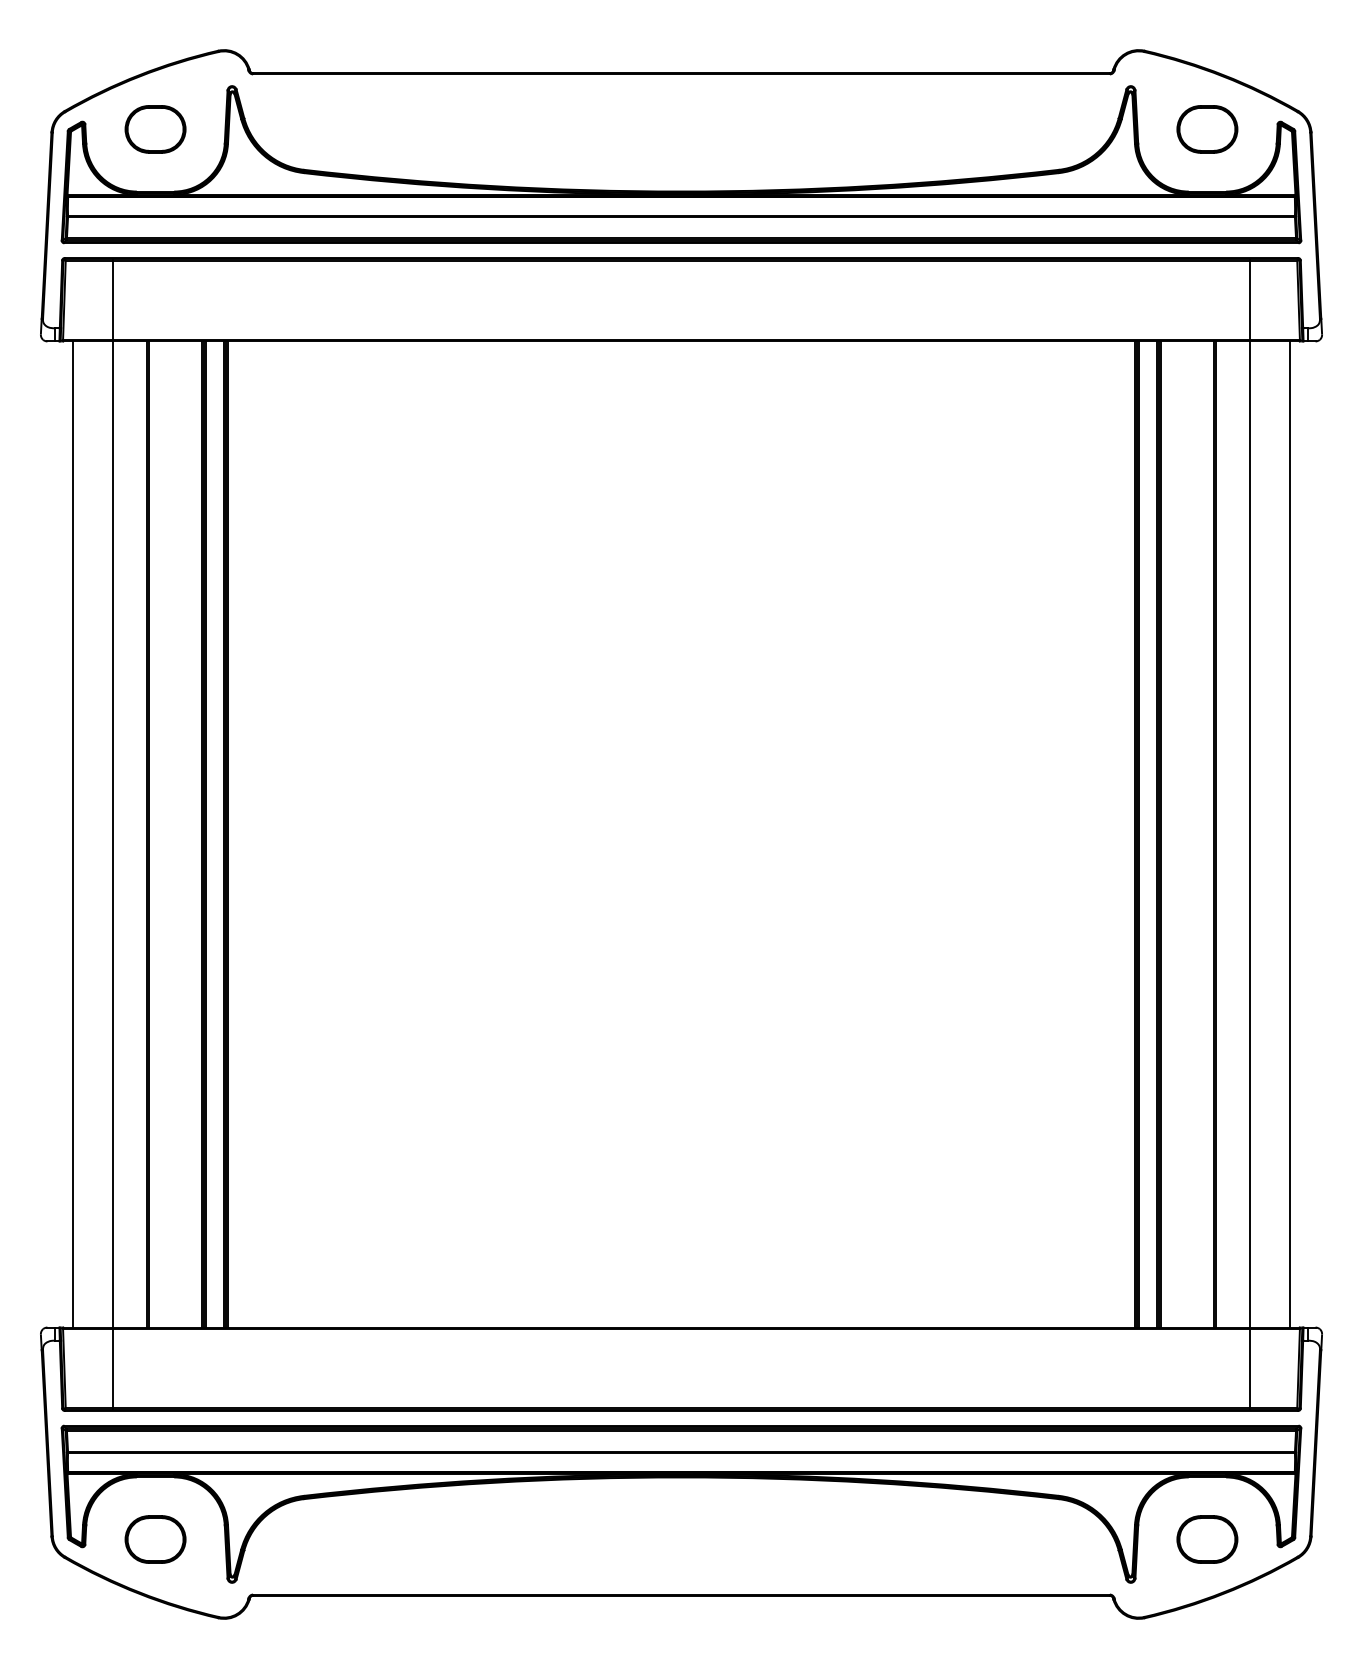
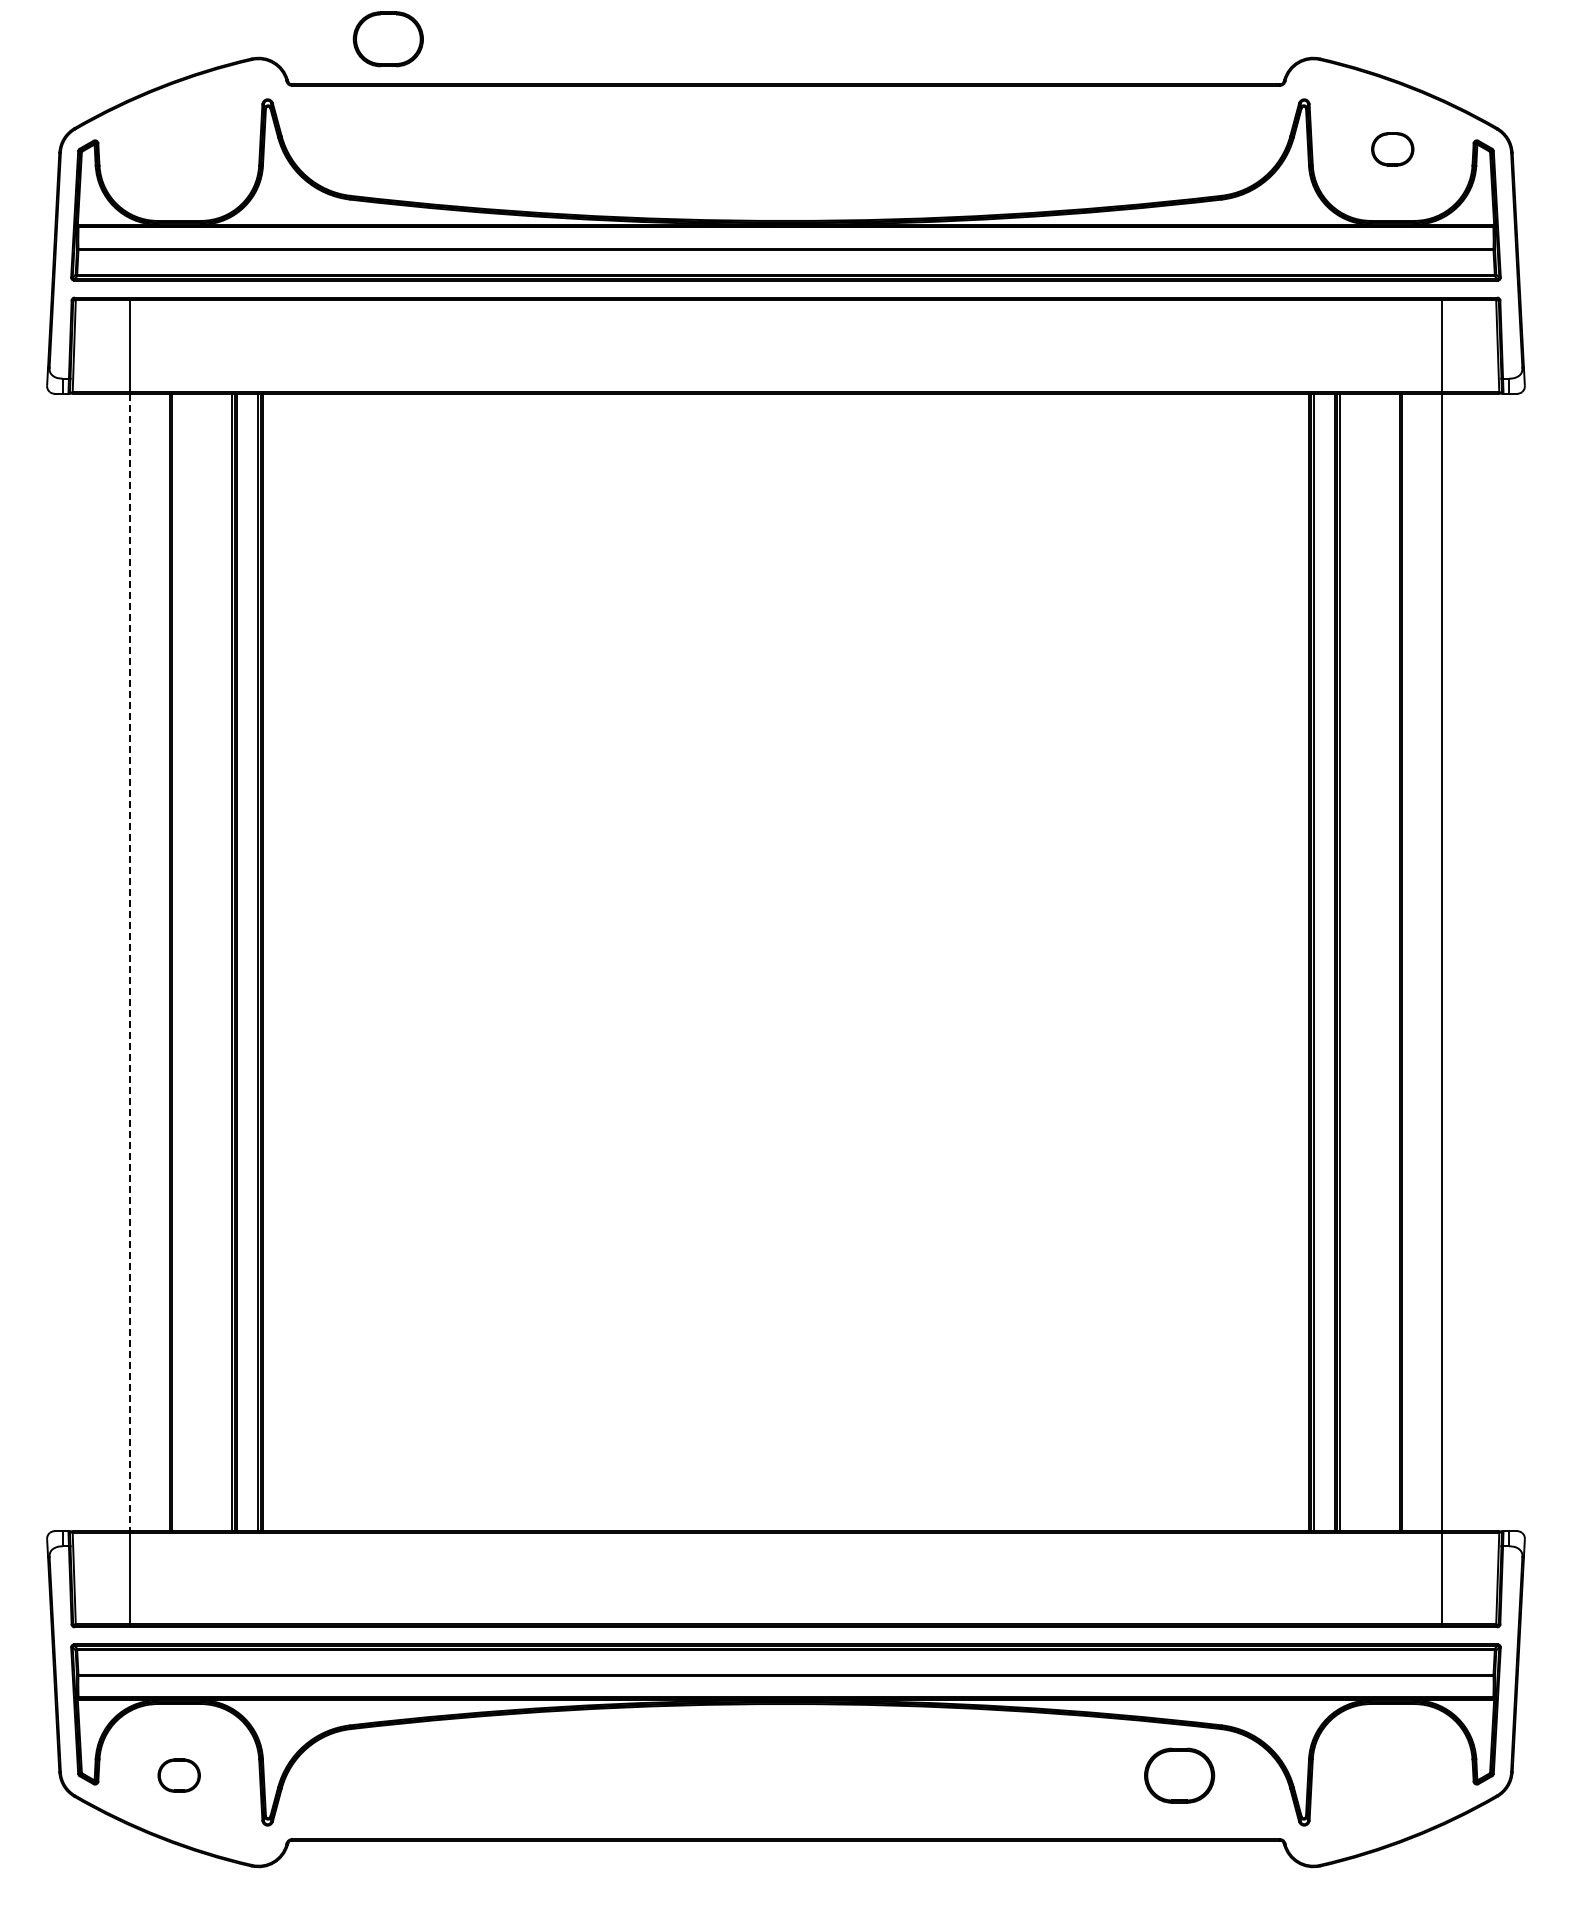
part: (154, 129) -> (387, 39), moved
part: (1207, 129) -> (1392, 149), size x0.6
line: (73, 834) -> (84, 962), removed
line: (113, 834) -> (130, 962), solid -> dashed
line: (1289, 834) -> (1487, 962), removed
part: (154, 1539) -> (178, 1775), size x0.6
part: (1207, 1539) -> (1179, 1775), moved

